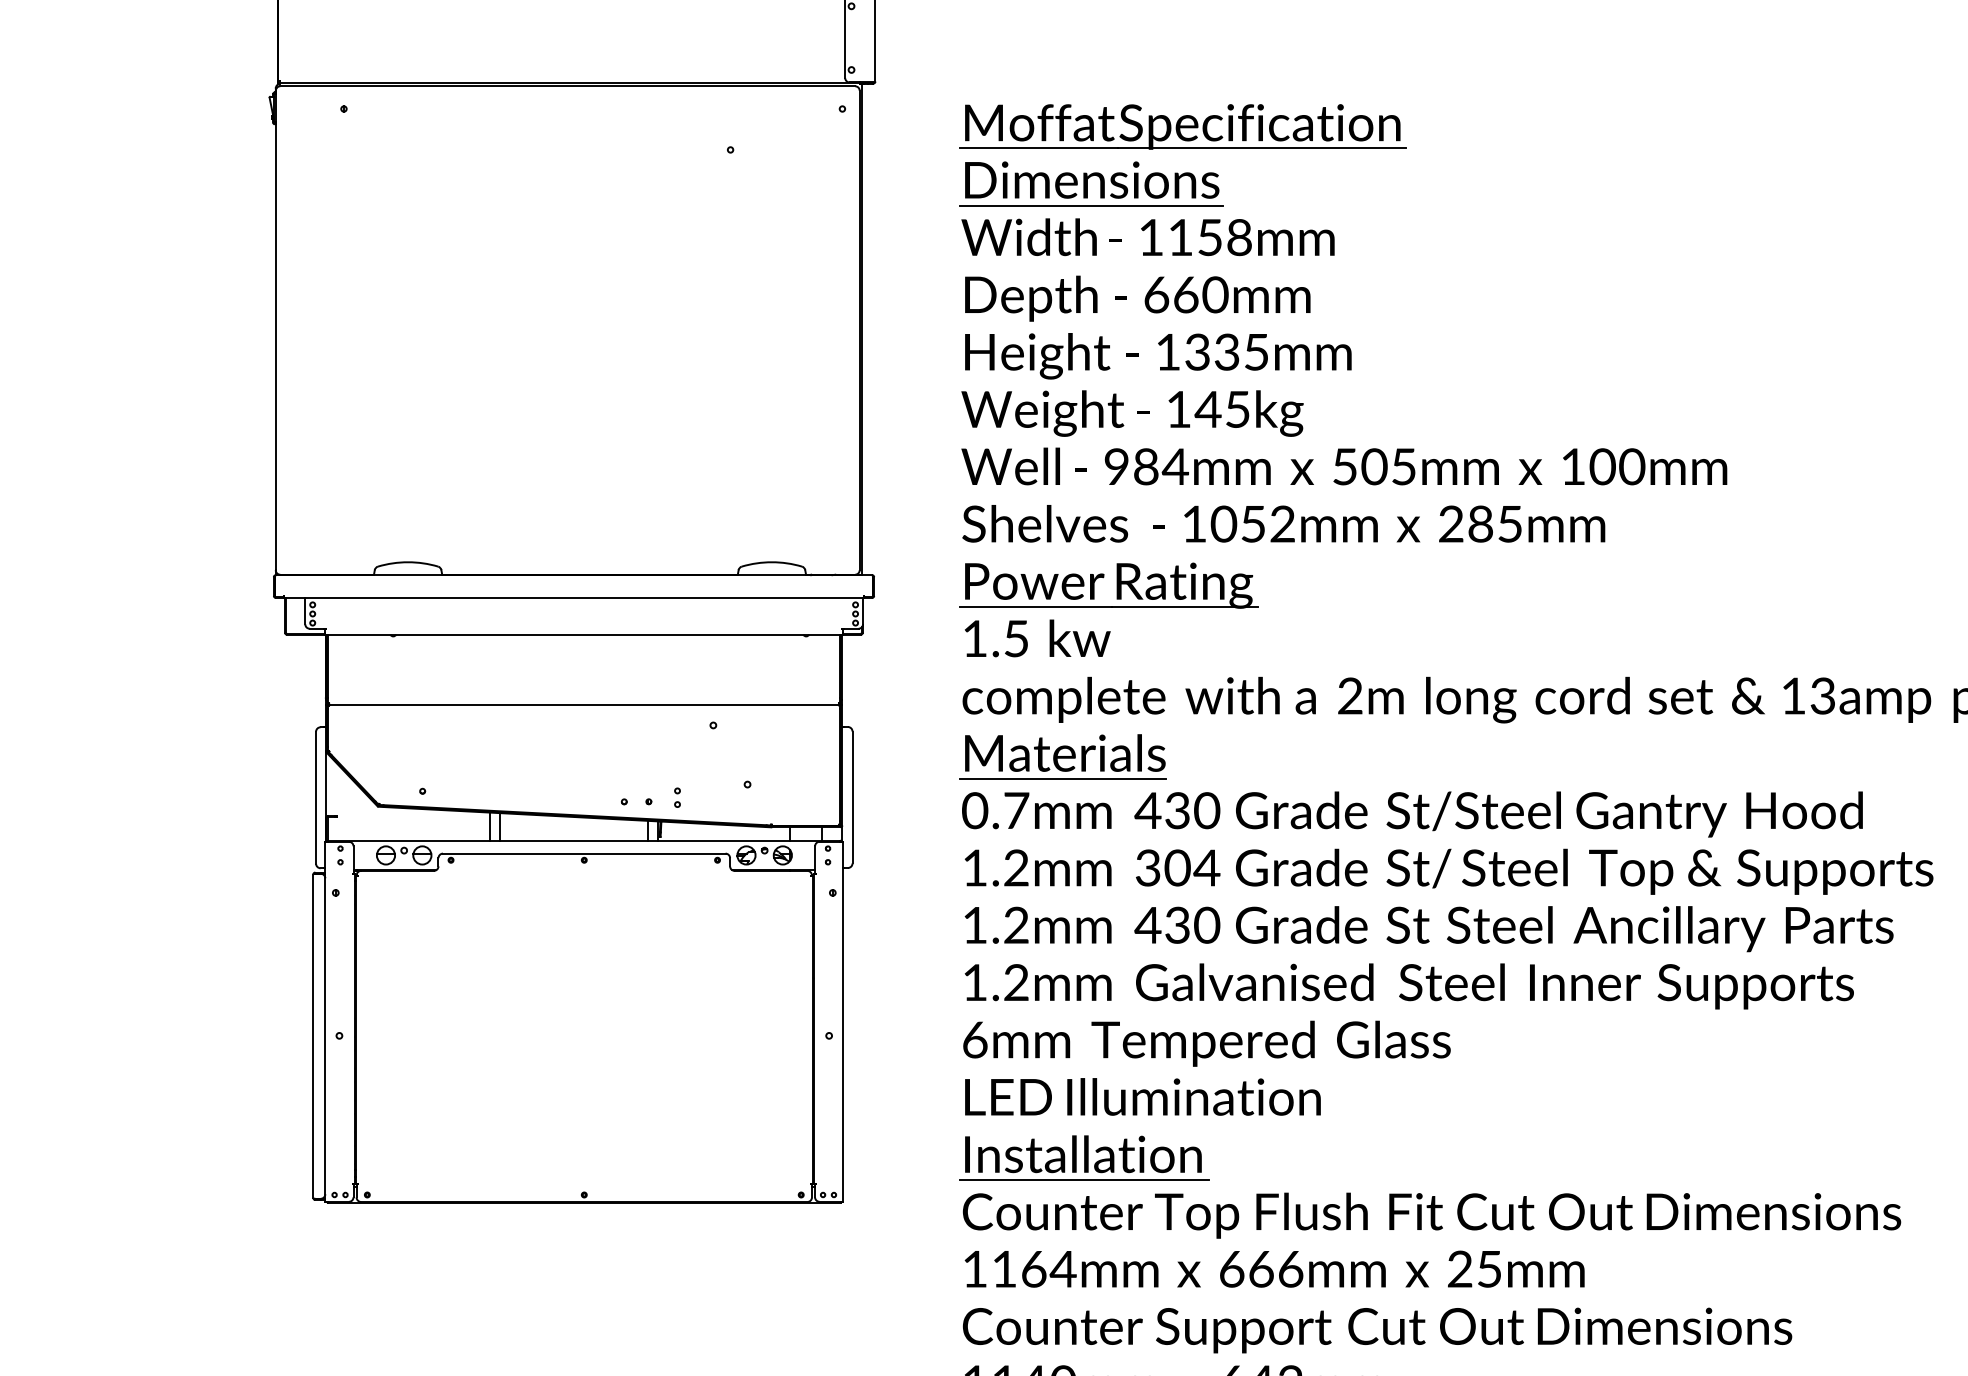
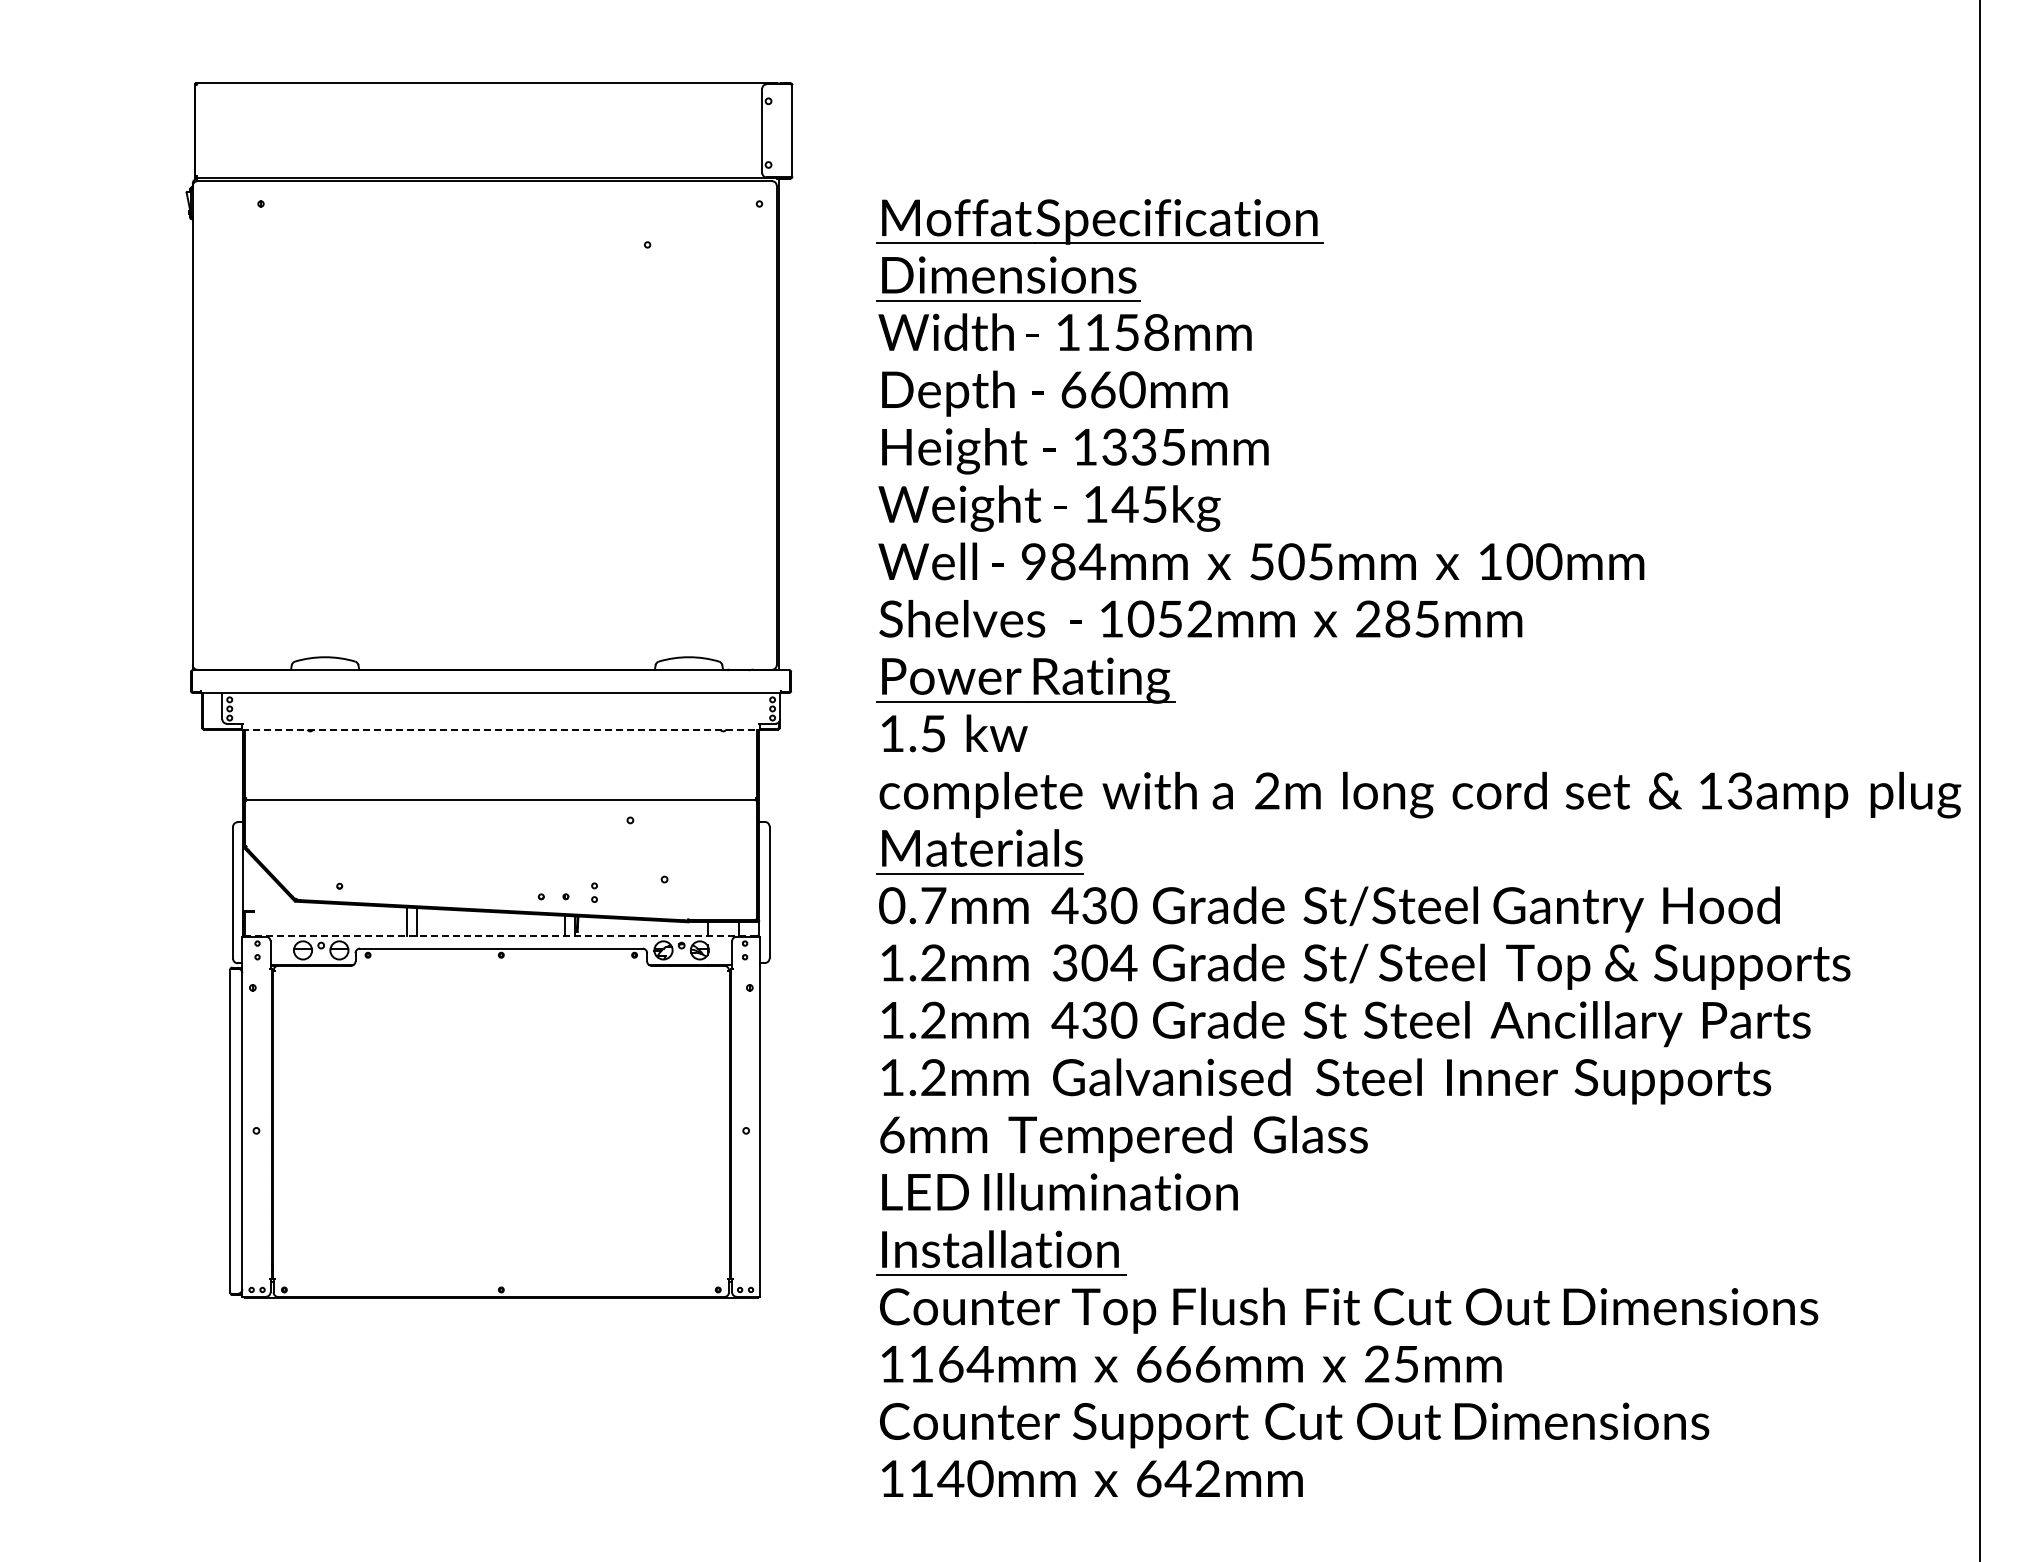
line: (584, 634) -> (501, 729), solid -> dashed
line: (583, 840) -> (500, 935), solid -> dashed

